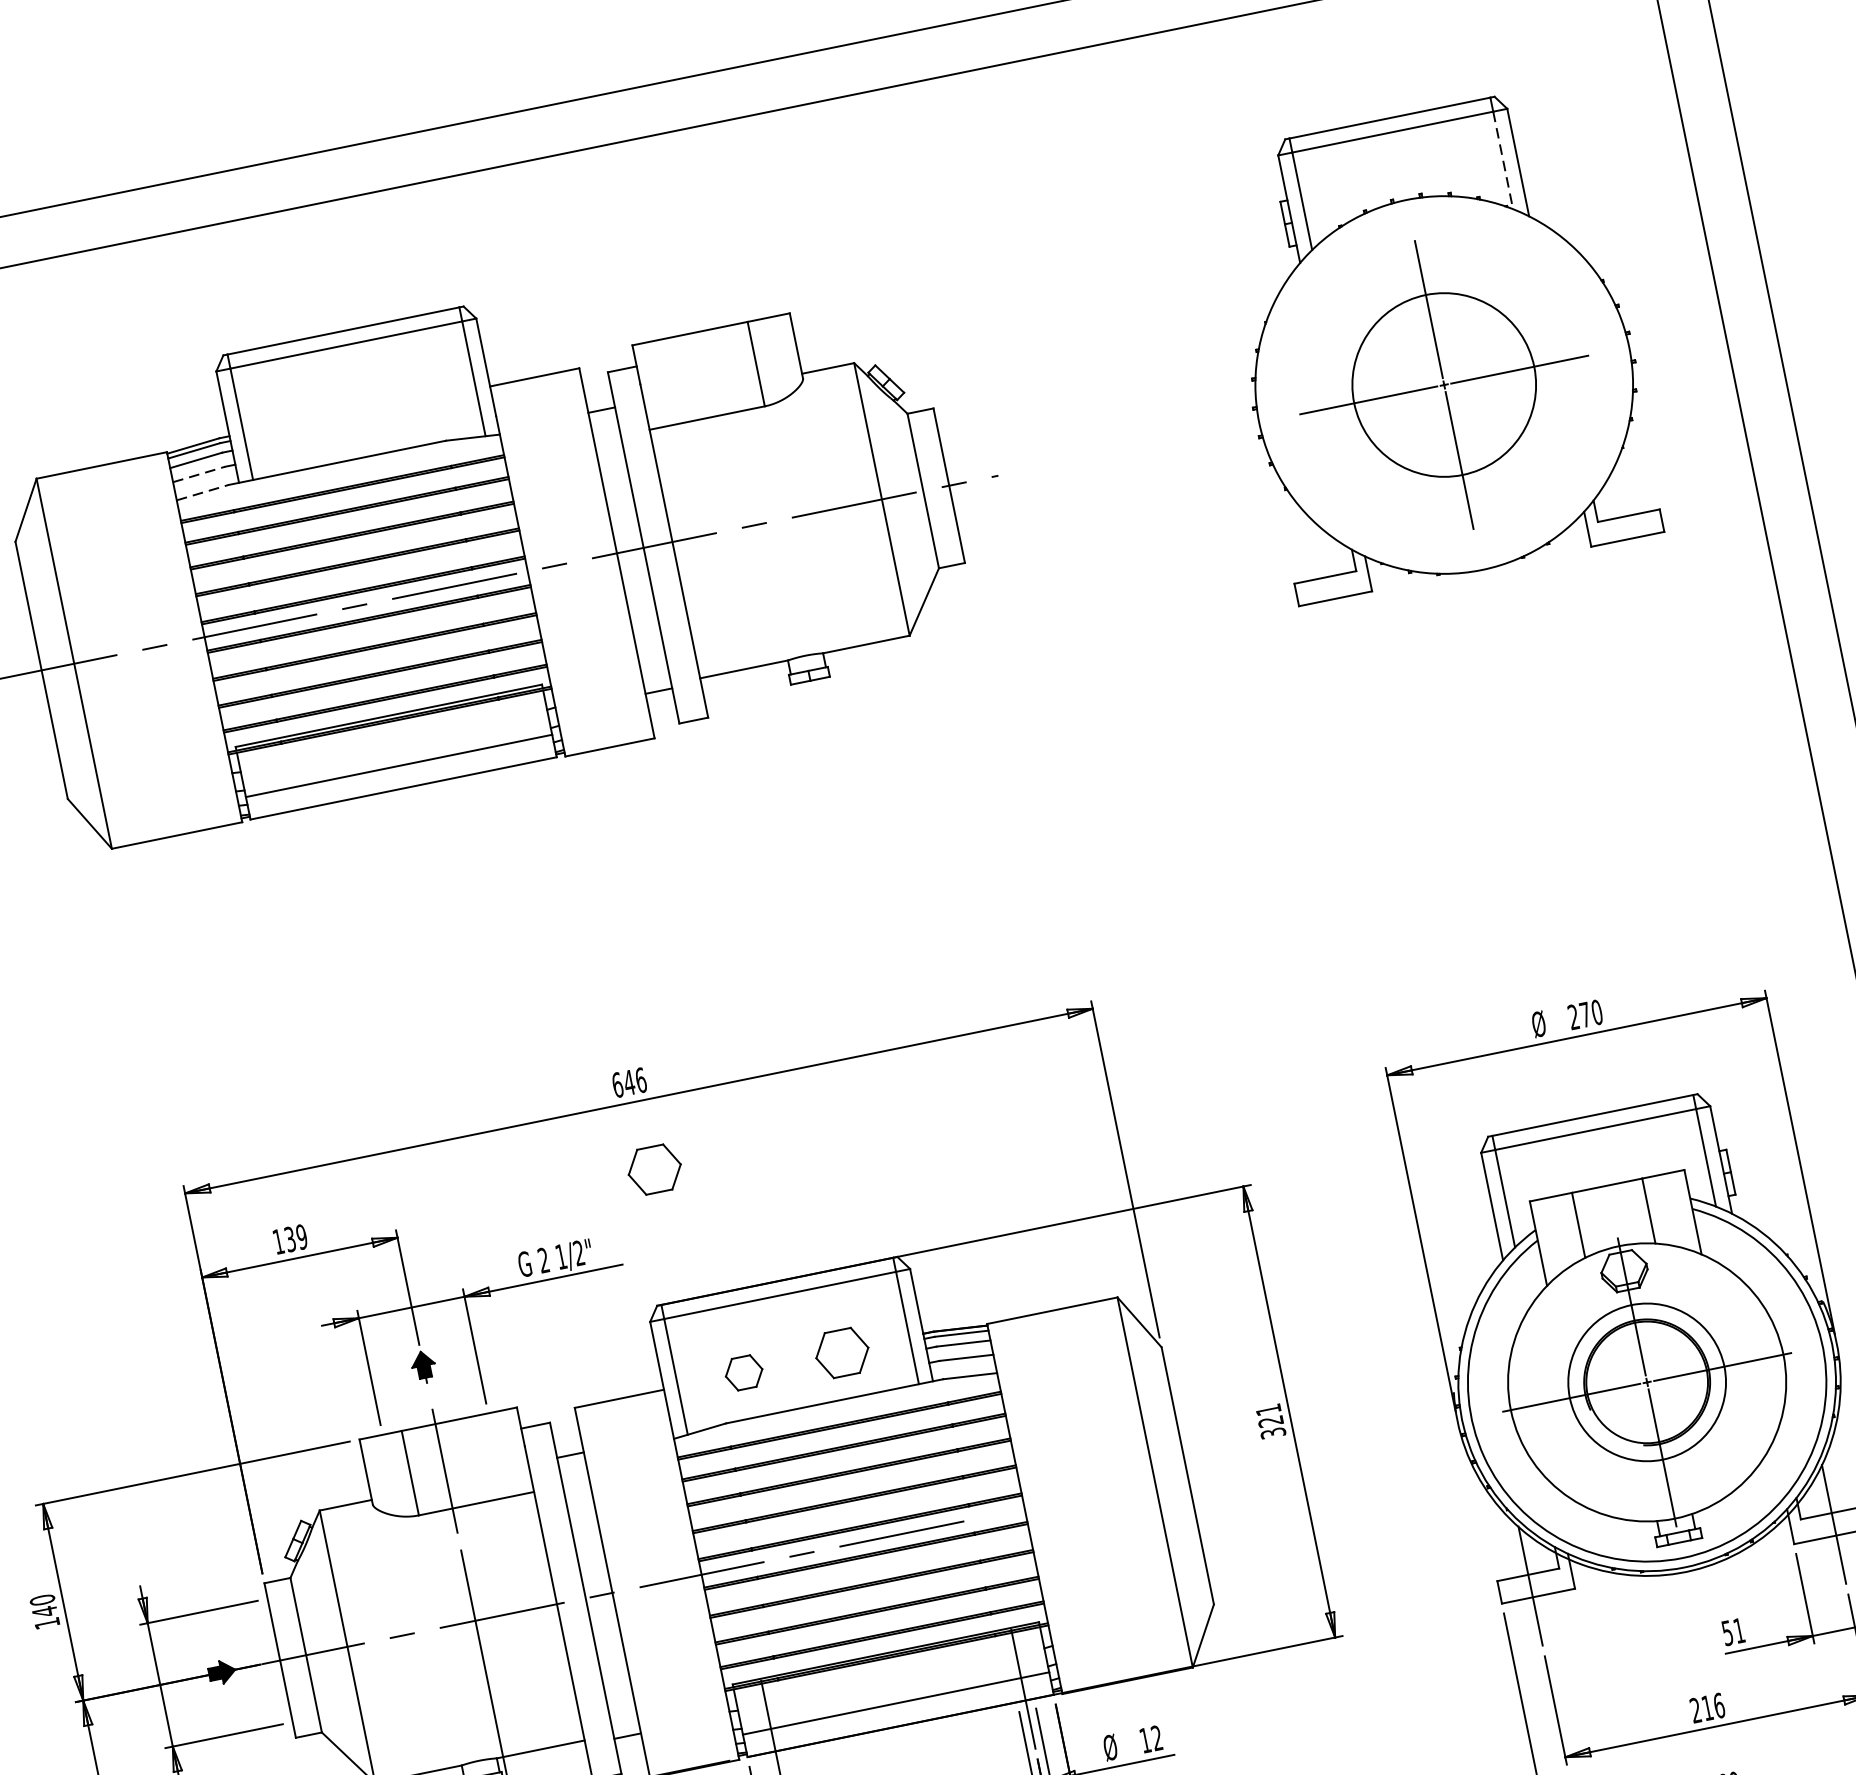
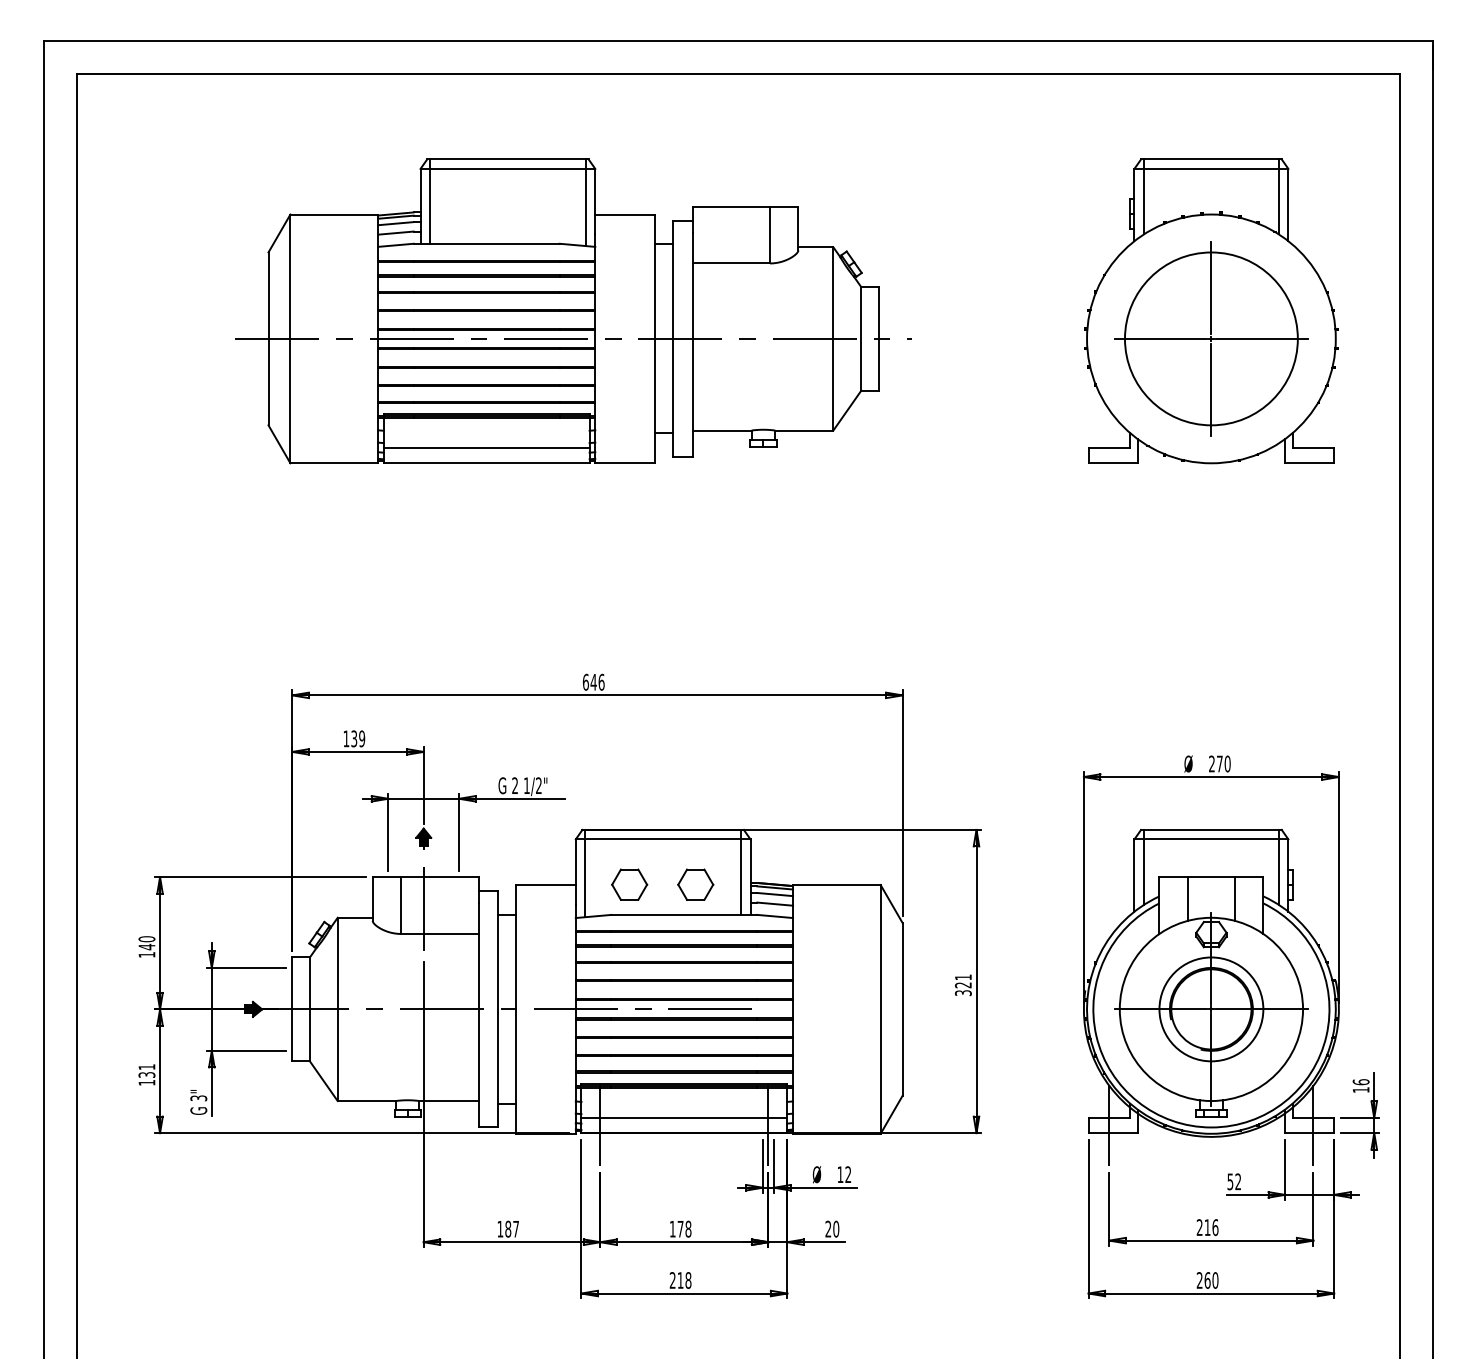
line: (1502, 160) -> (1278, 201), dashed -> solid
circle: (1442, 384) -> (1210, 338), size x1.43
line: (198, 475) -> (395, 233), dashed -> solid
line: (202, 492) -> (395, 245), dashed -> solid
part: (654, 1169) -> (598, 741), removed
part: (743, 1372) -> (629, 884), size x1.43
text: (1739, 1630) -> (1238, 1181), 51 -> 52

